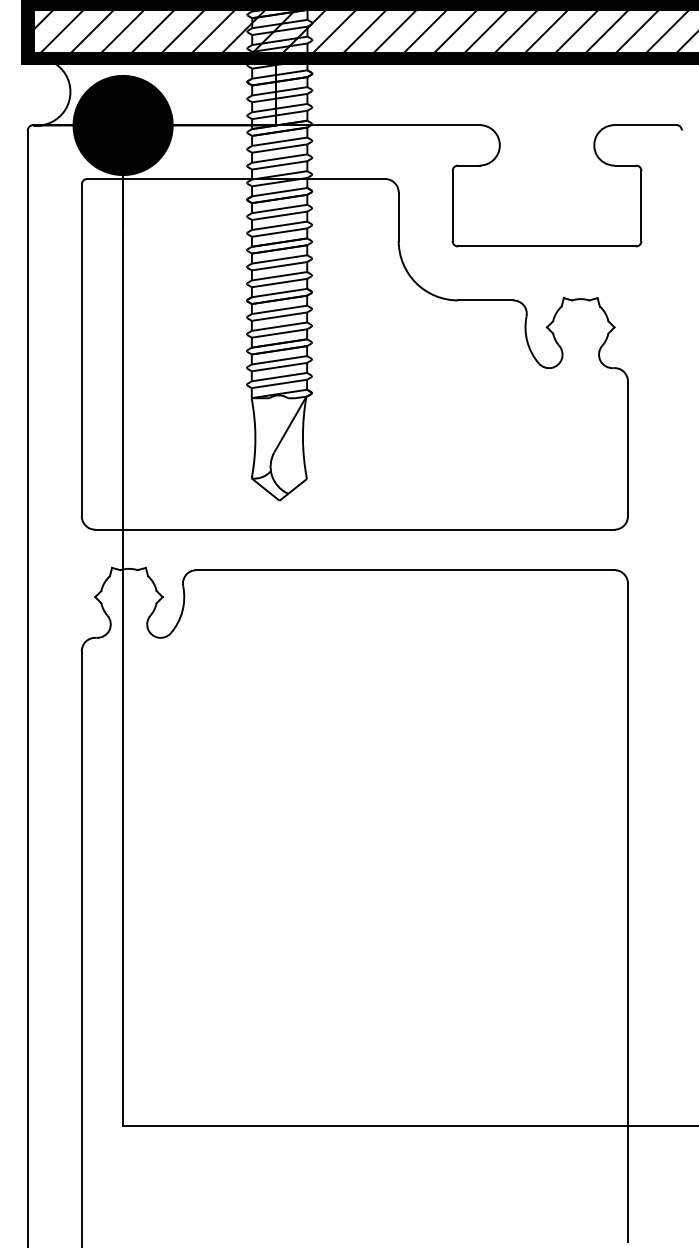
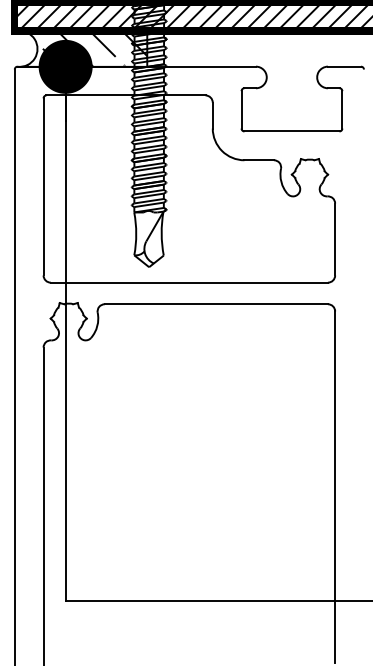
hatch: (162, 91) -> (86, 48), added

